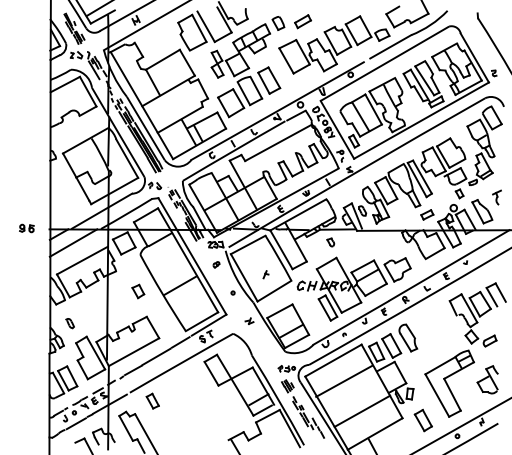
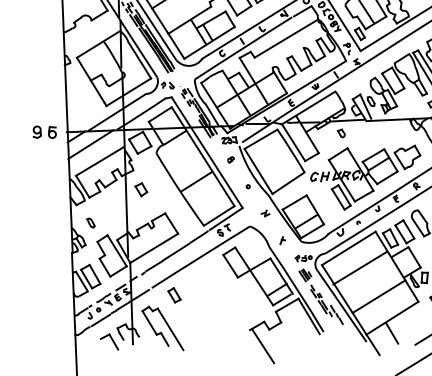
part: (26, 228) -> (44, 132), size x1.67
part: (265, 274) -> (282, 240), moved
part: (138, 291) -> (141, 189), moved

